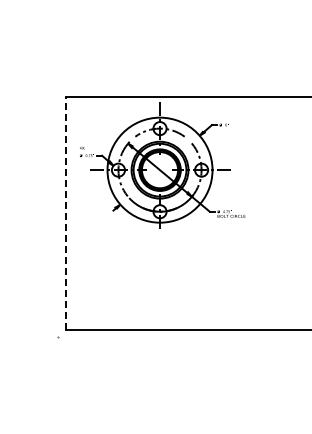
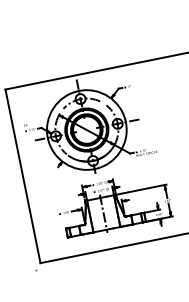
line: (65, 213) -> (23, 176), dashed -> solid
part: (176, 276) -> (115, 206), added

